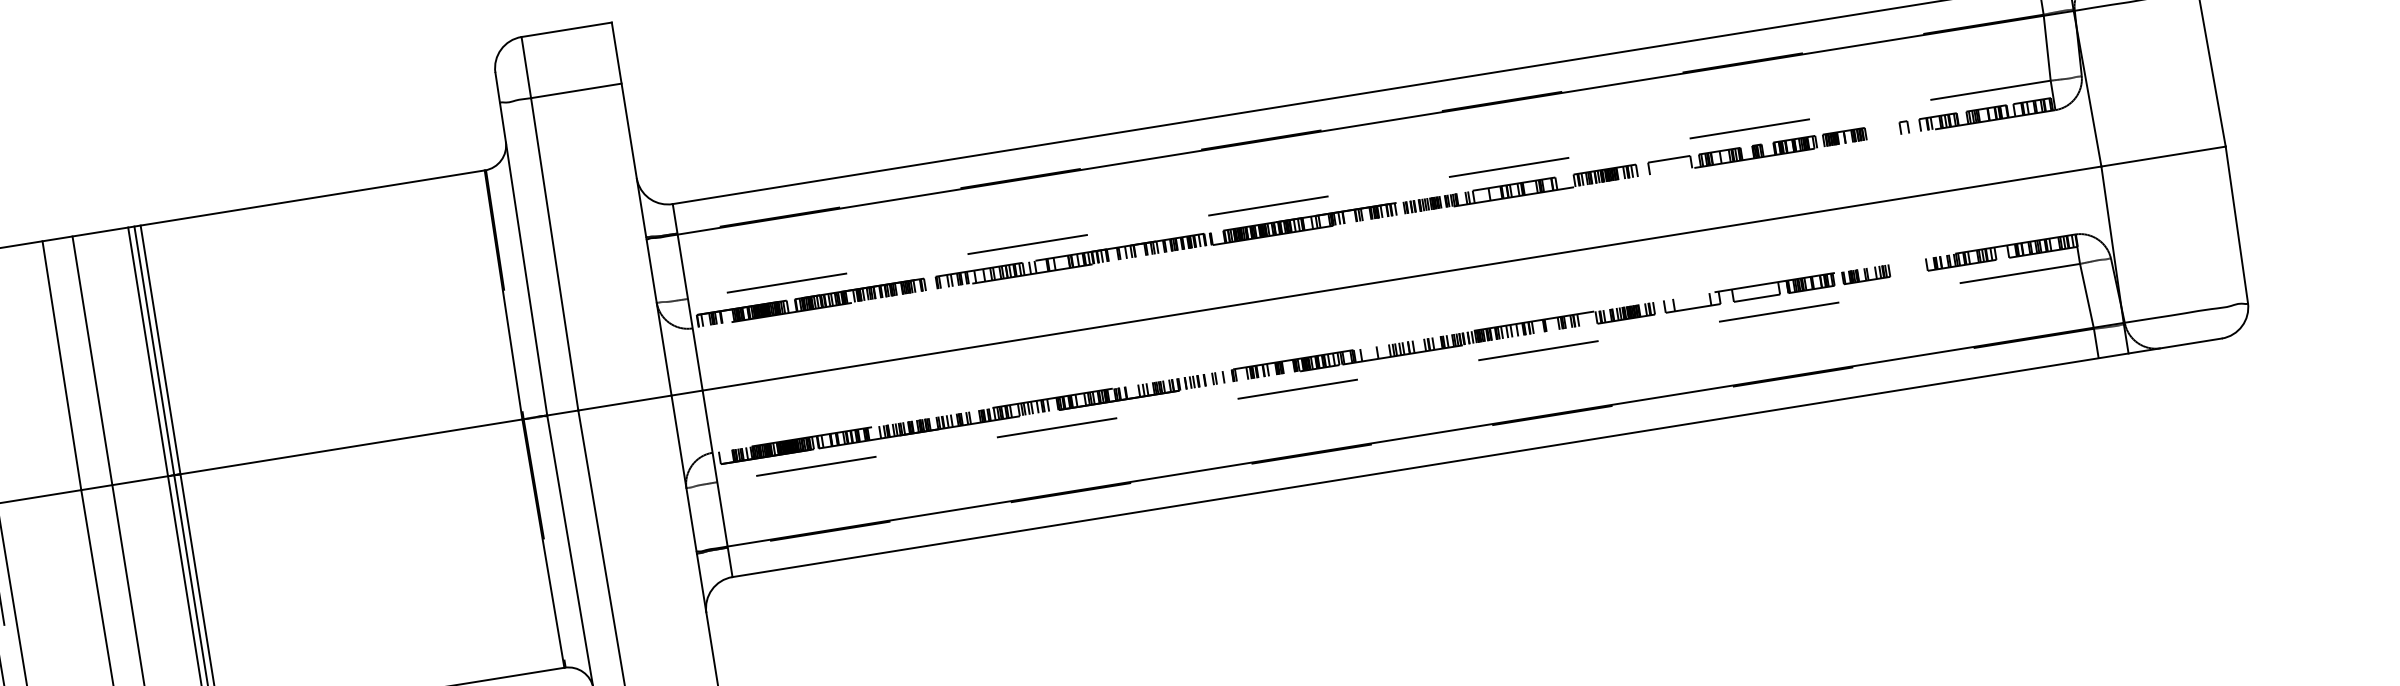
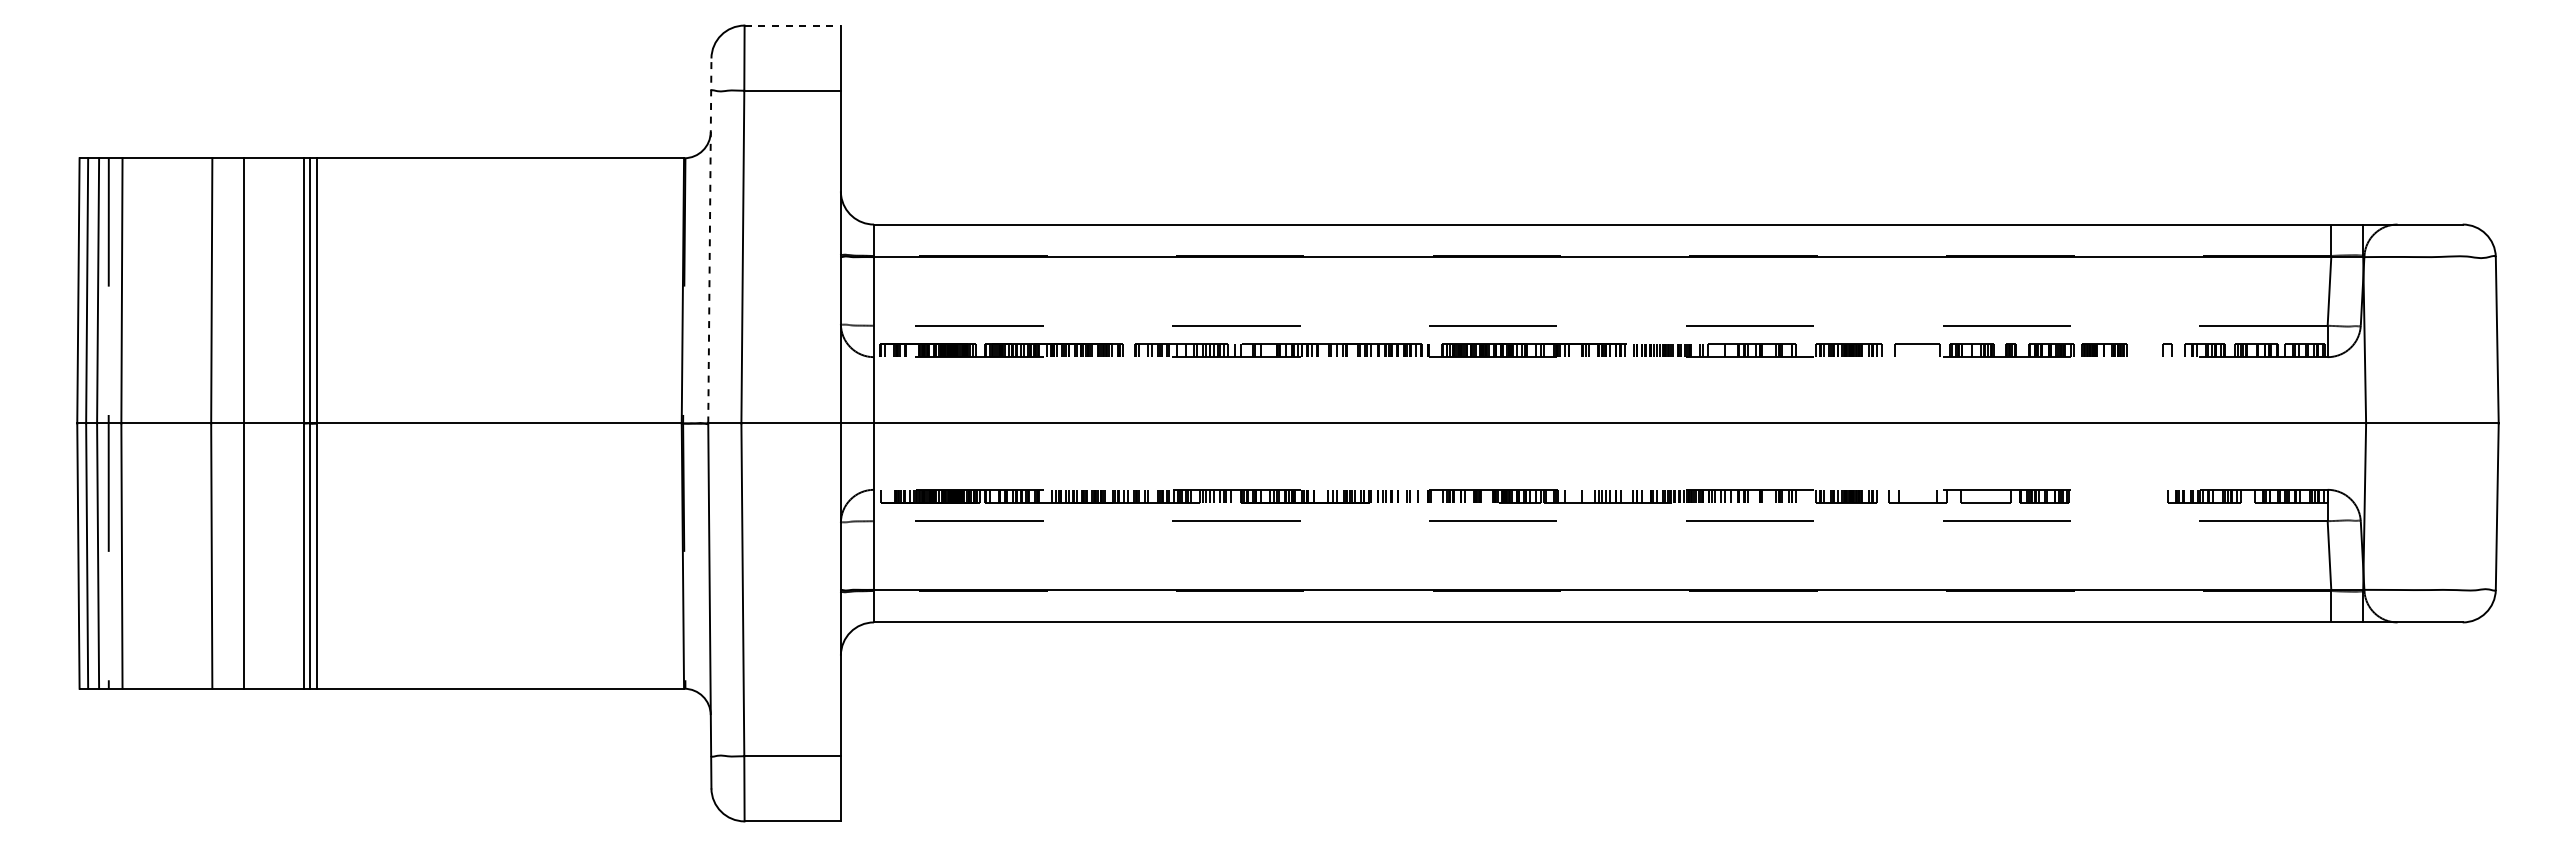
line: (567, 29) -> (793, 25), solid -> dashed
line: (520, 243) -> (709, 240), solid -> dashed
part: (1866, 274) -> (2103, 496), removed

